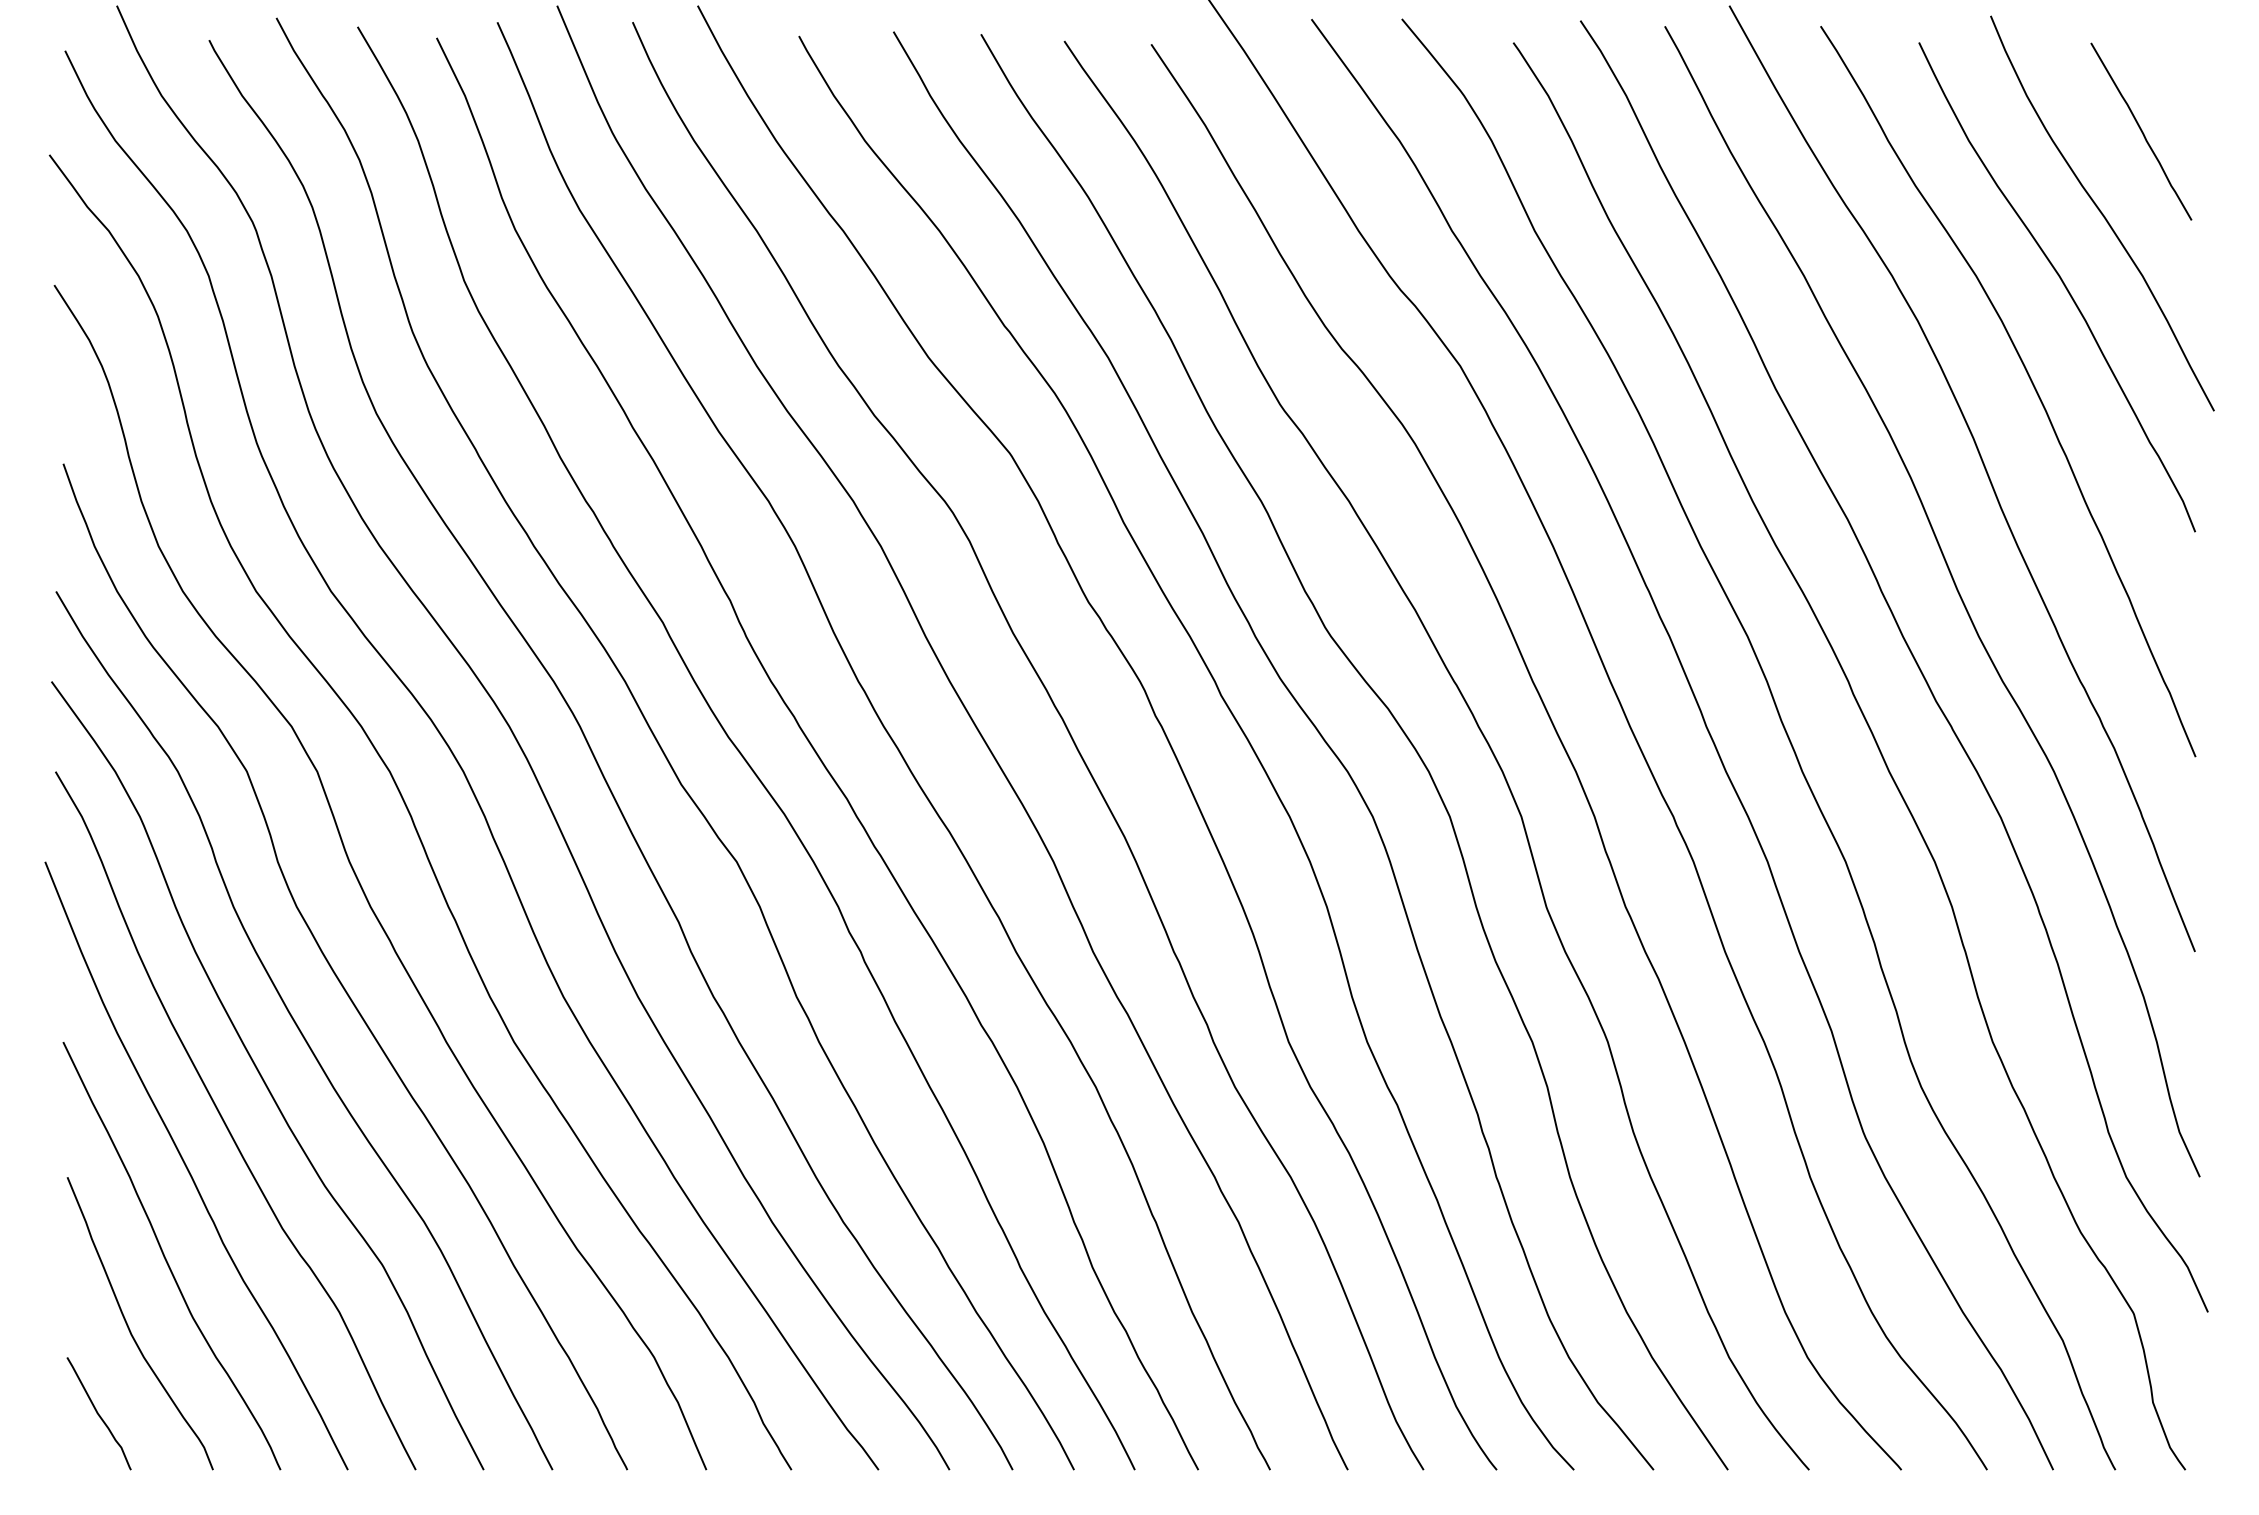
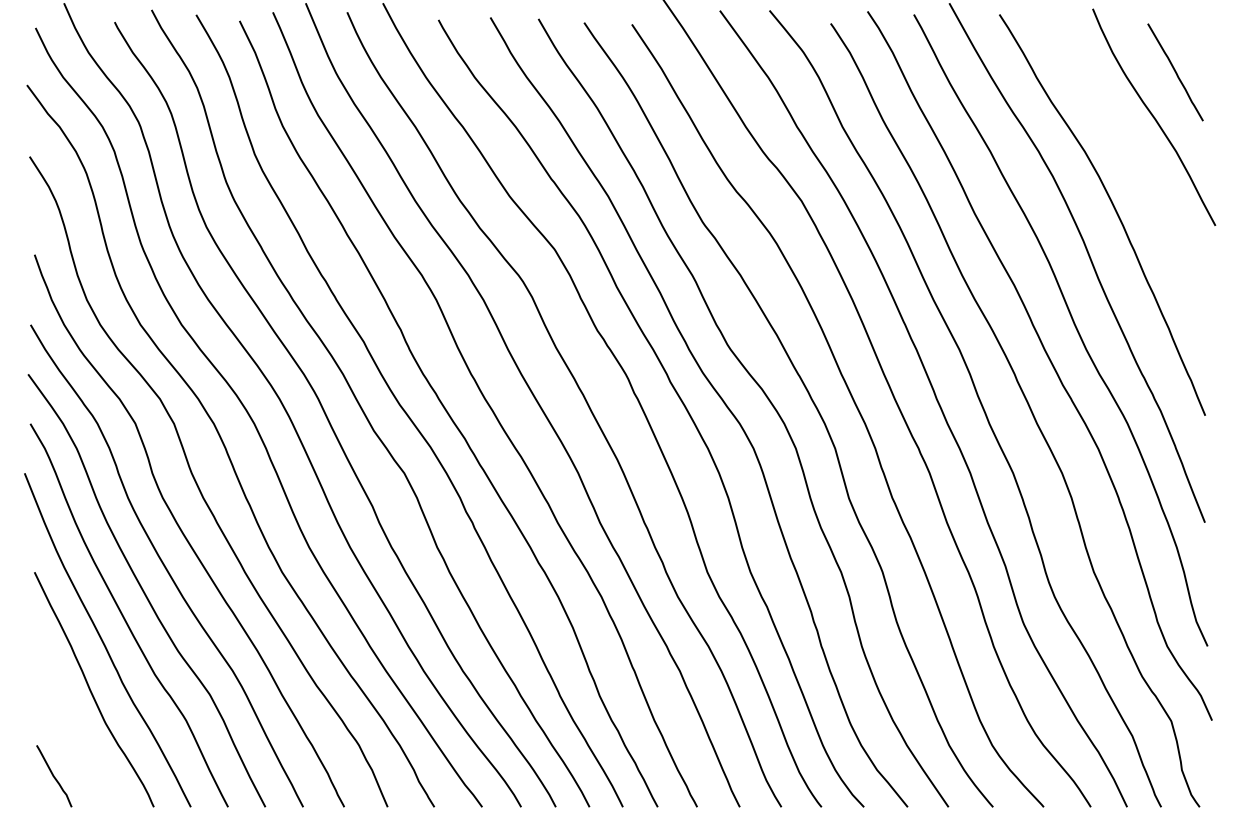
curve: (2061, 283) -> (1131, 155), removed
curve: (130, 1326) -> (71, 728), removed

